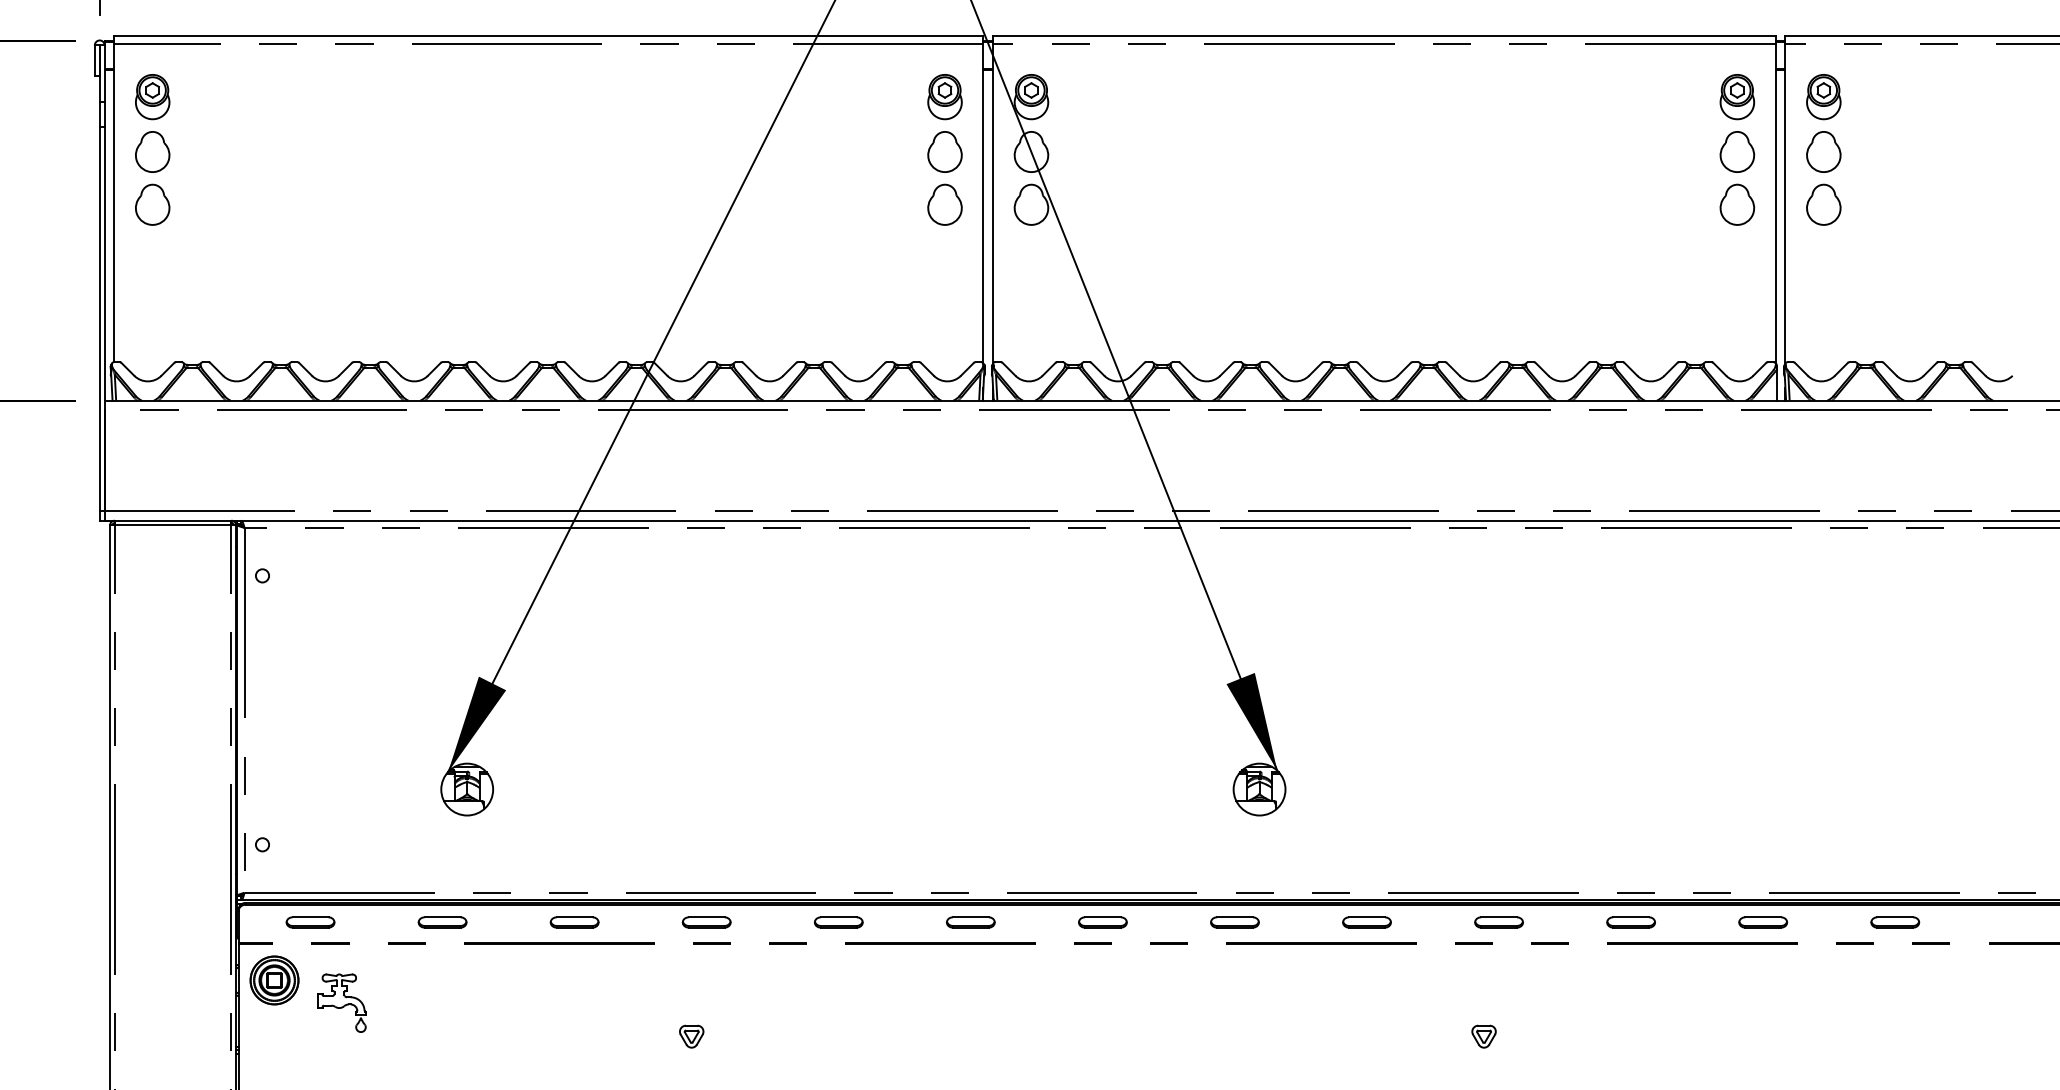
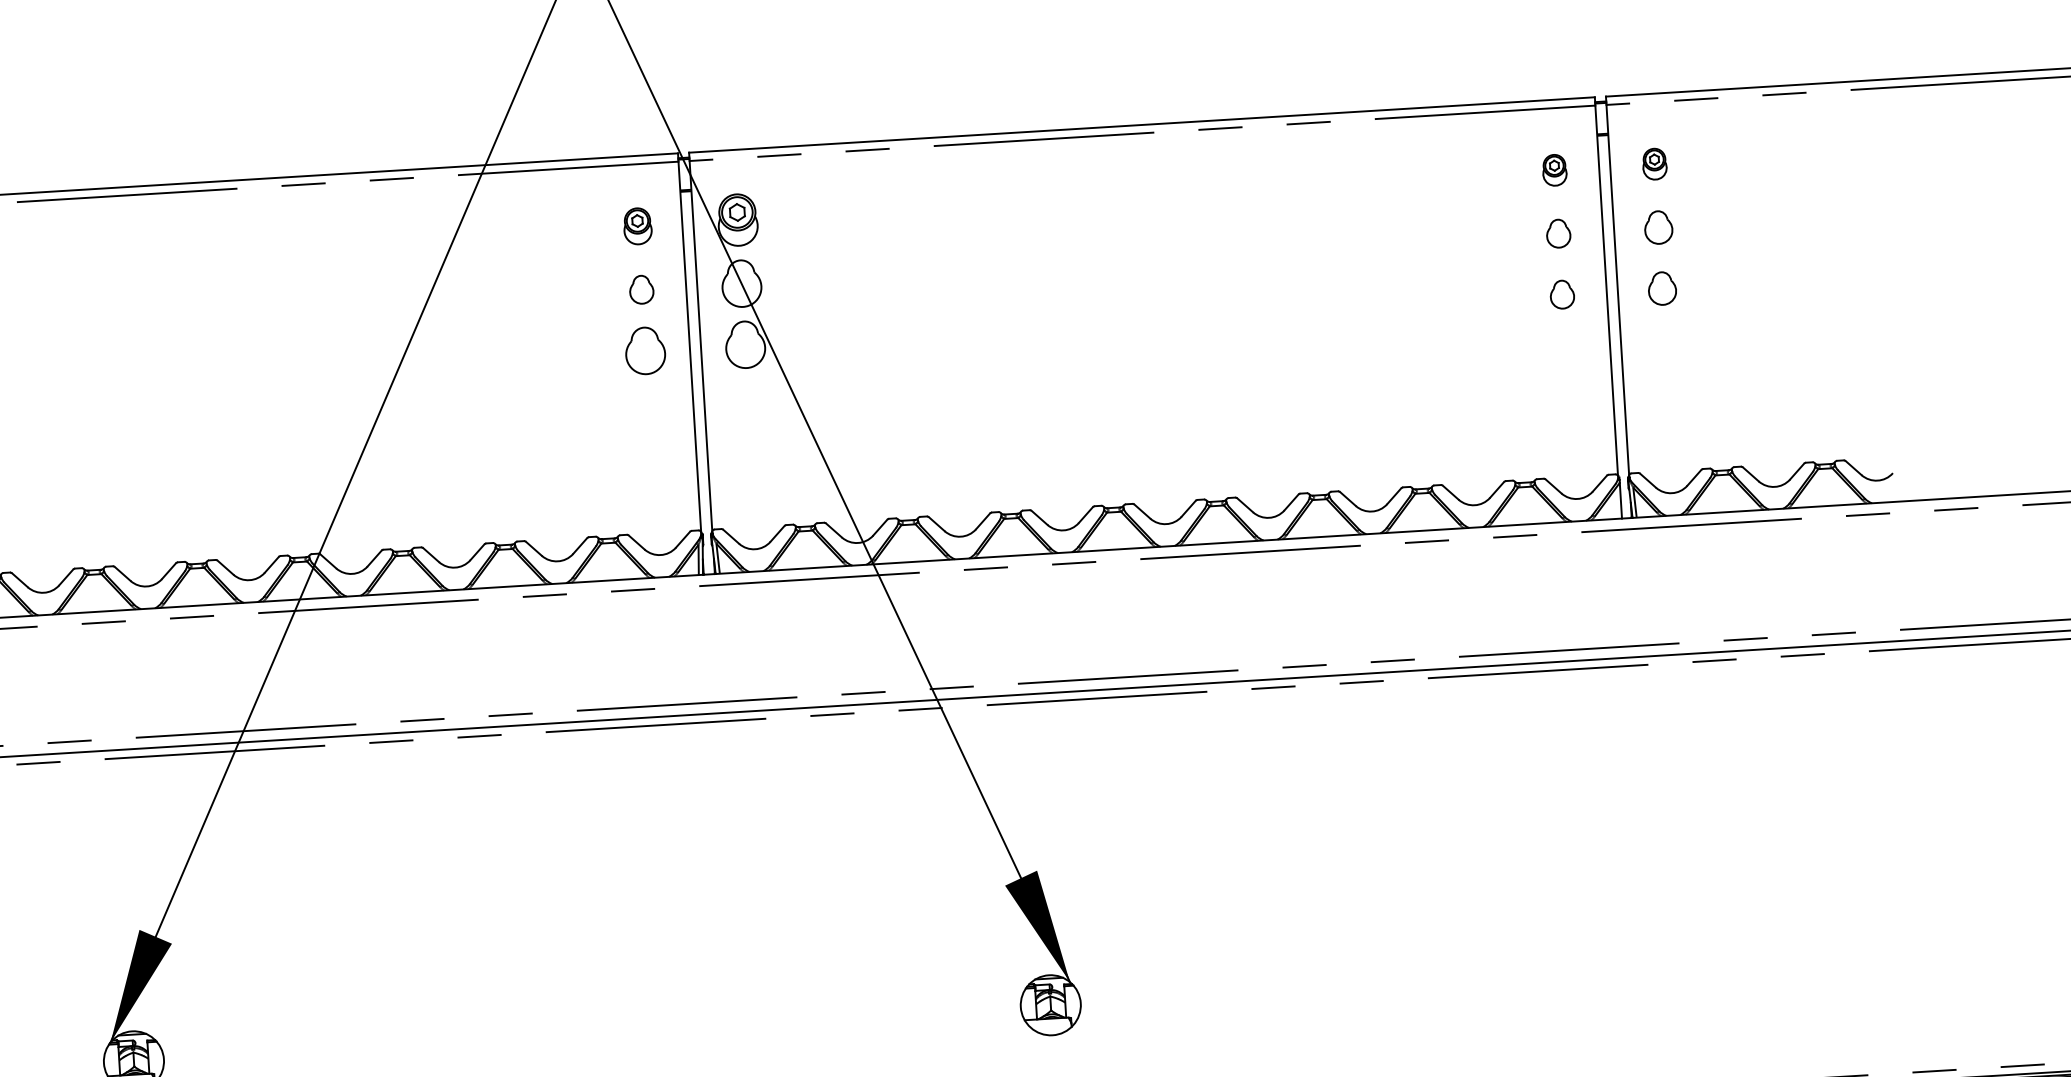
part: (944, 97) -> (637, 226), size x0.7
part: (1737, 97) -> (1554, 170), size x0.6
part: (1823, 97) -> (1654, 164), size x0.6
part: (944, 151) -> (641, 289), size x0.6
part: (1737, 151) -> (1558, 233), size x0.6
part: (1823, 151) -> (1658, 227), size x0.7
part: (1737, 204) -> (1562, 294), size x0.6
part: (1823, 204) -> (1661, 288), size x0.7

